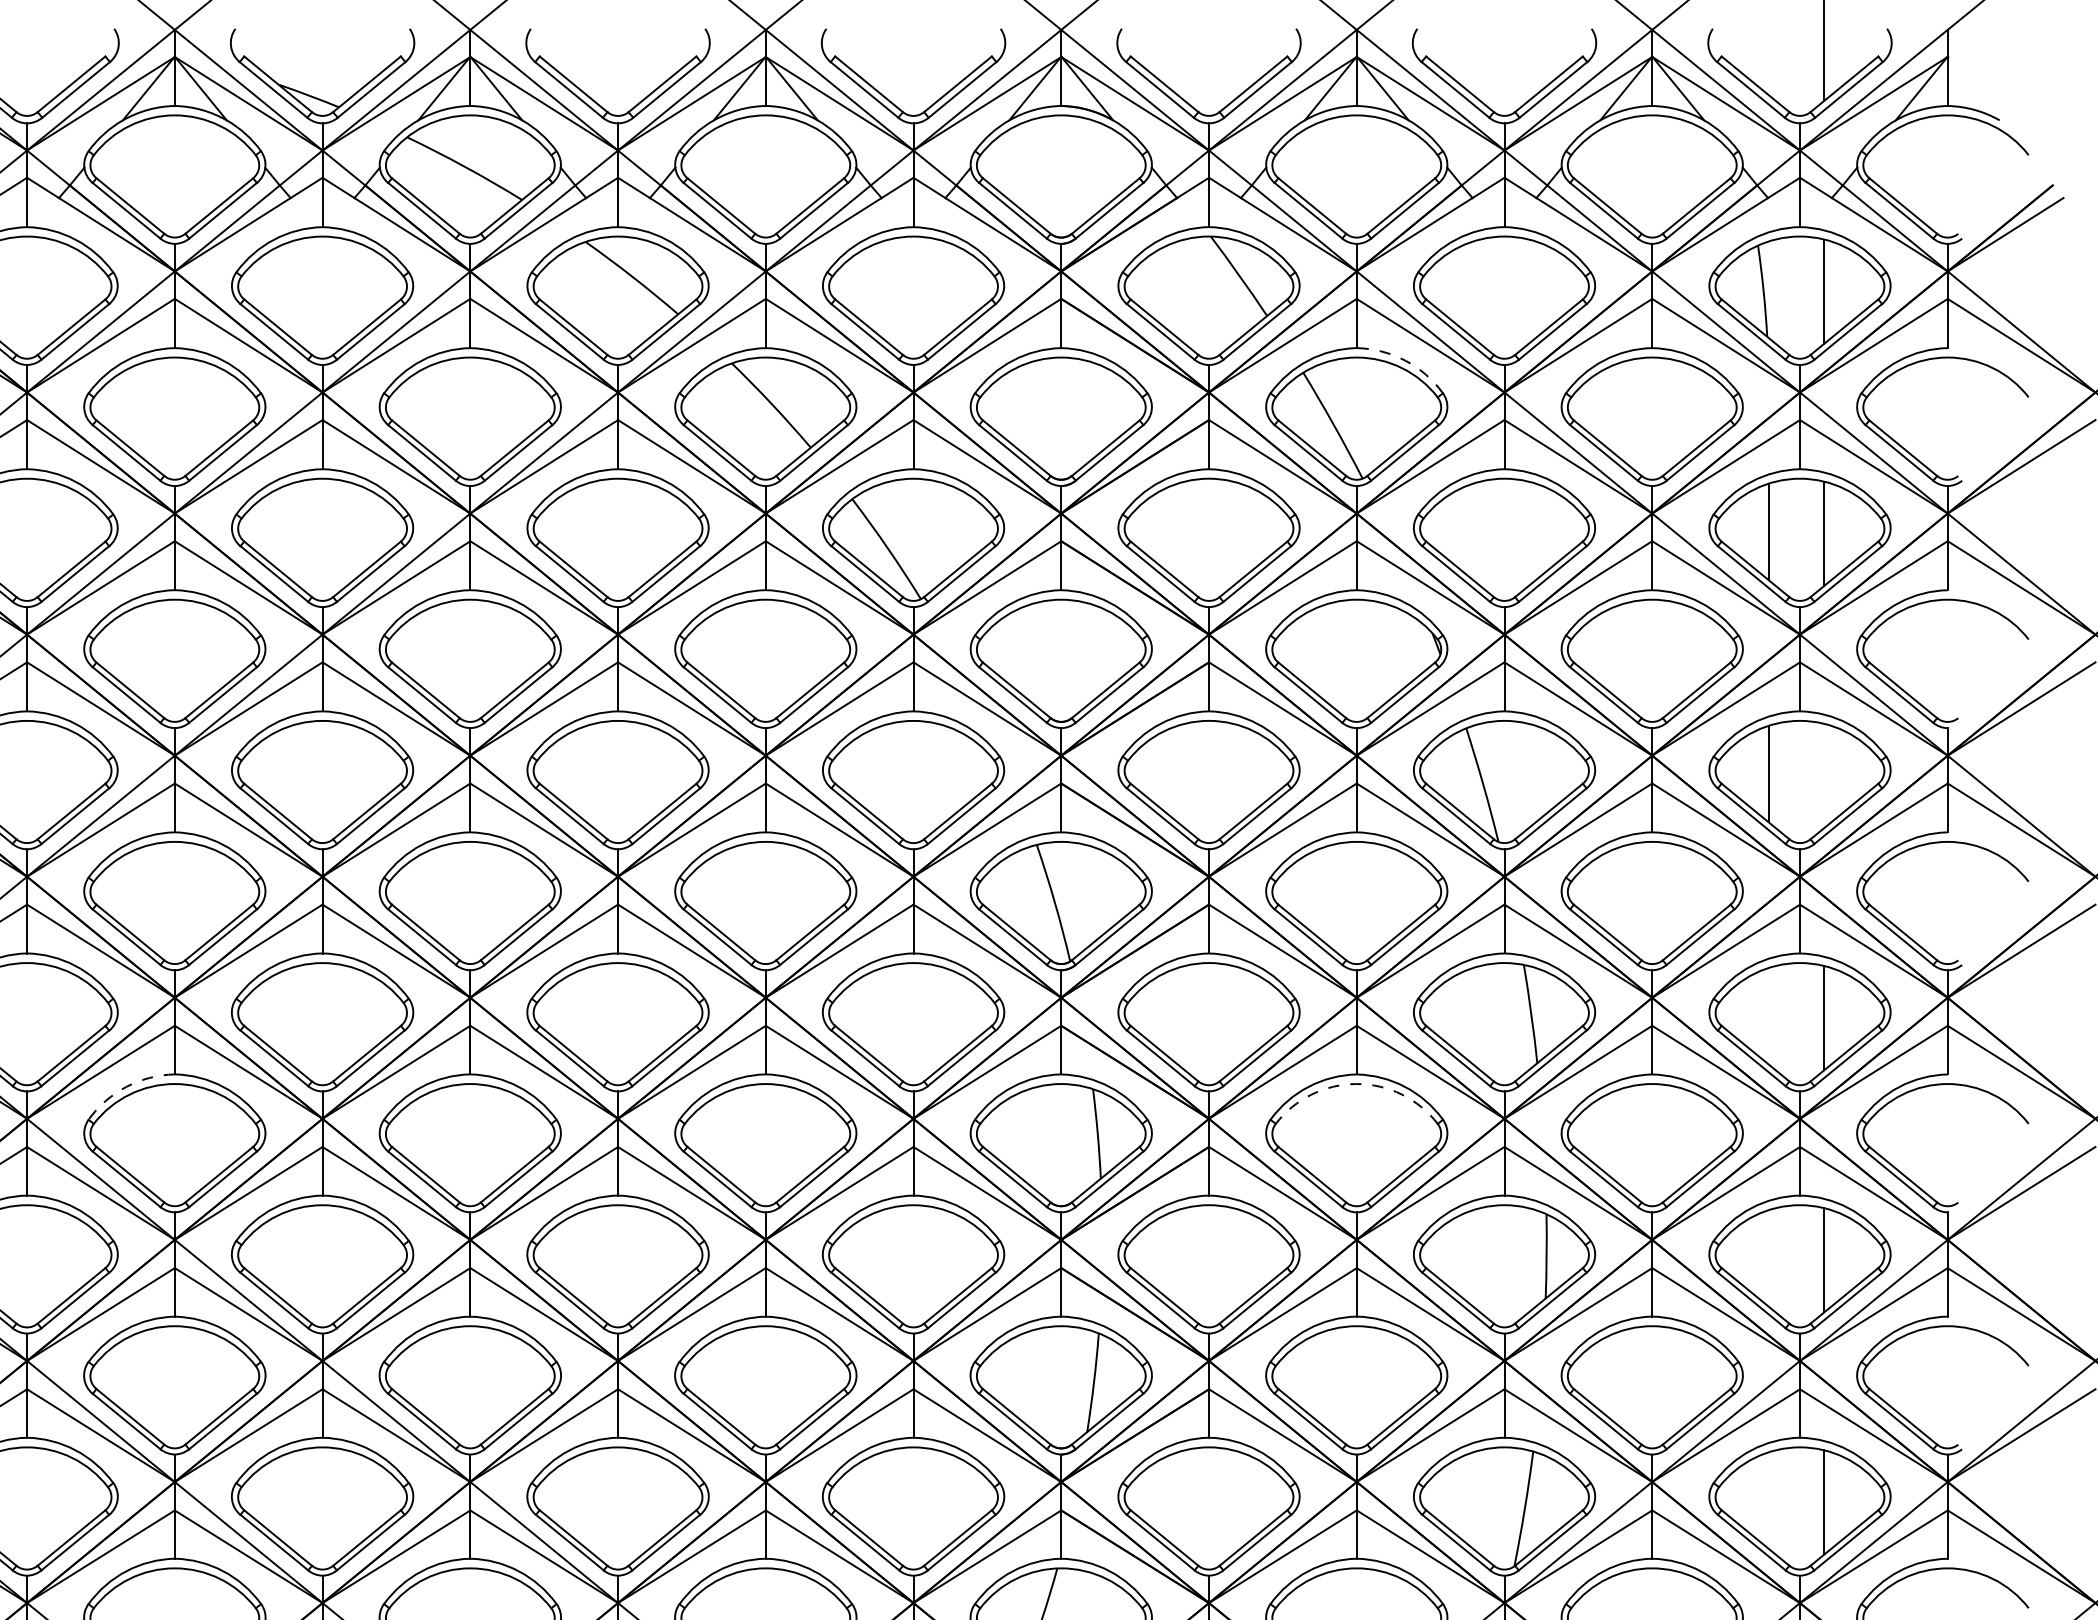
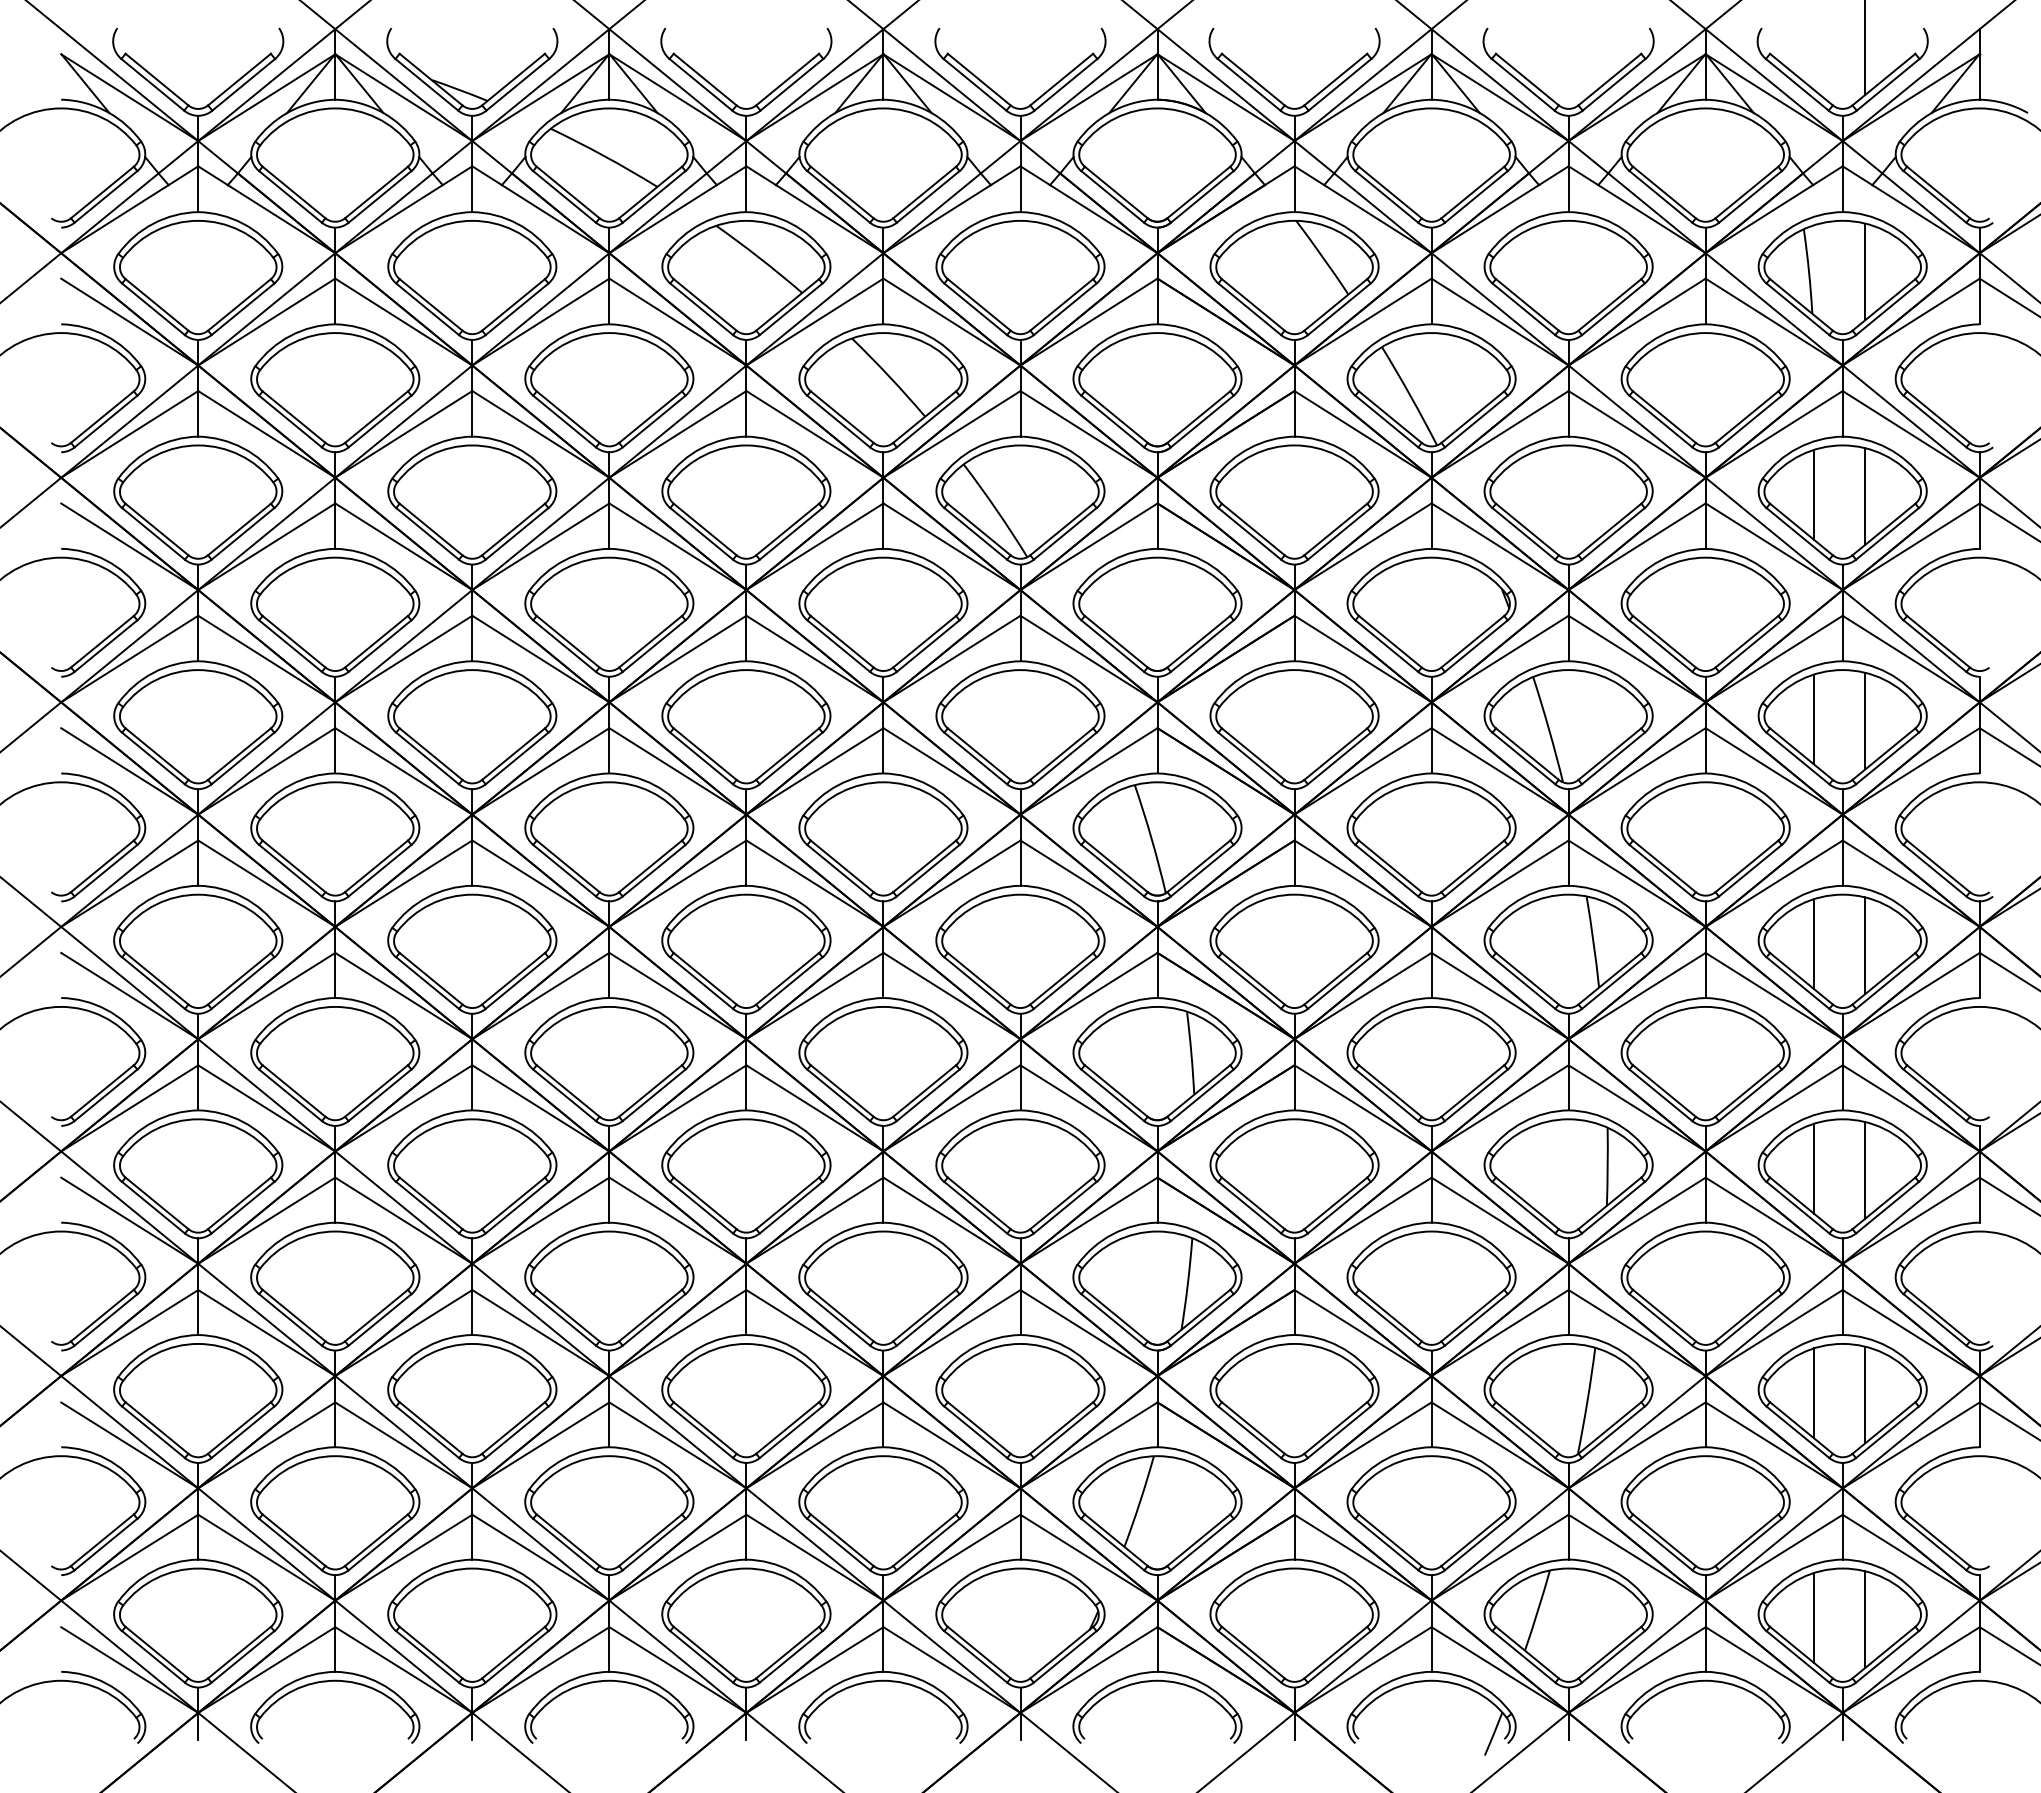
arc: (1405, 360) -> (1476, 335), dashed -> solid
line: (1824, 775) -> (1865, 720), added
line: (1768, 1015) -> (1813, 943), added
arc: (1356, 1083) -> (1431, 1006), dashed -> solid
arc: (126, 1086) -> (290, 1009), dashed -> solid
line: (1768, 1258) -> (1813, 1168), added
line: (1768, 1500) -> (1813, 1393), added

